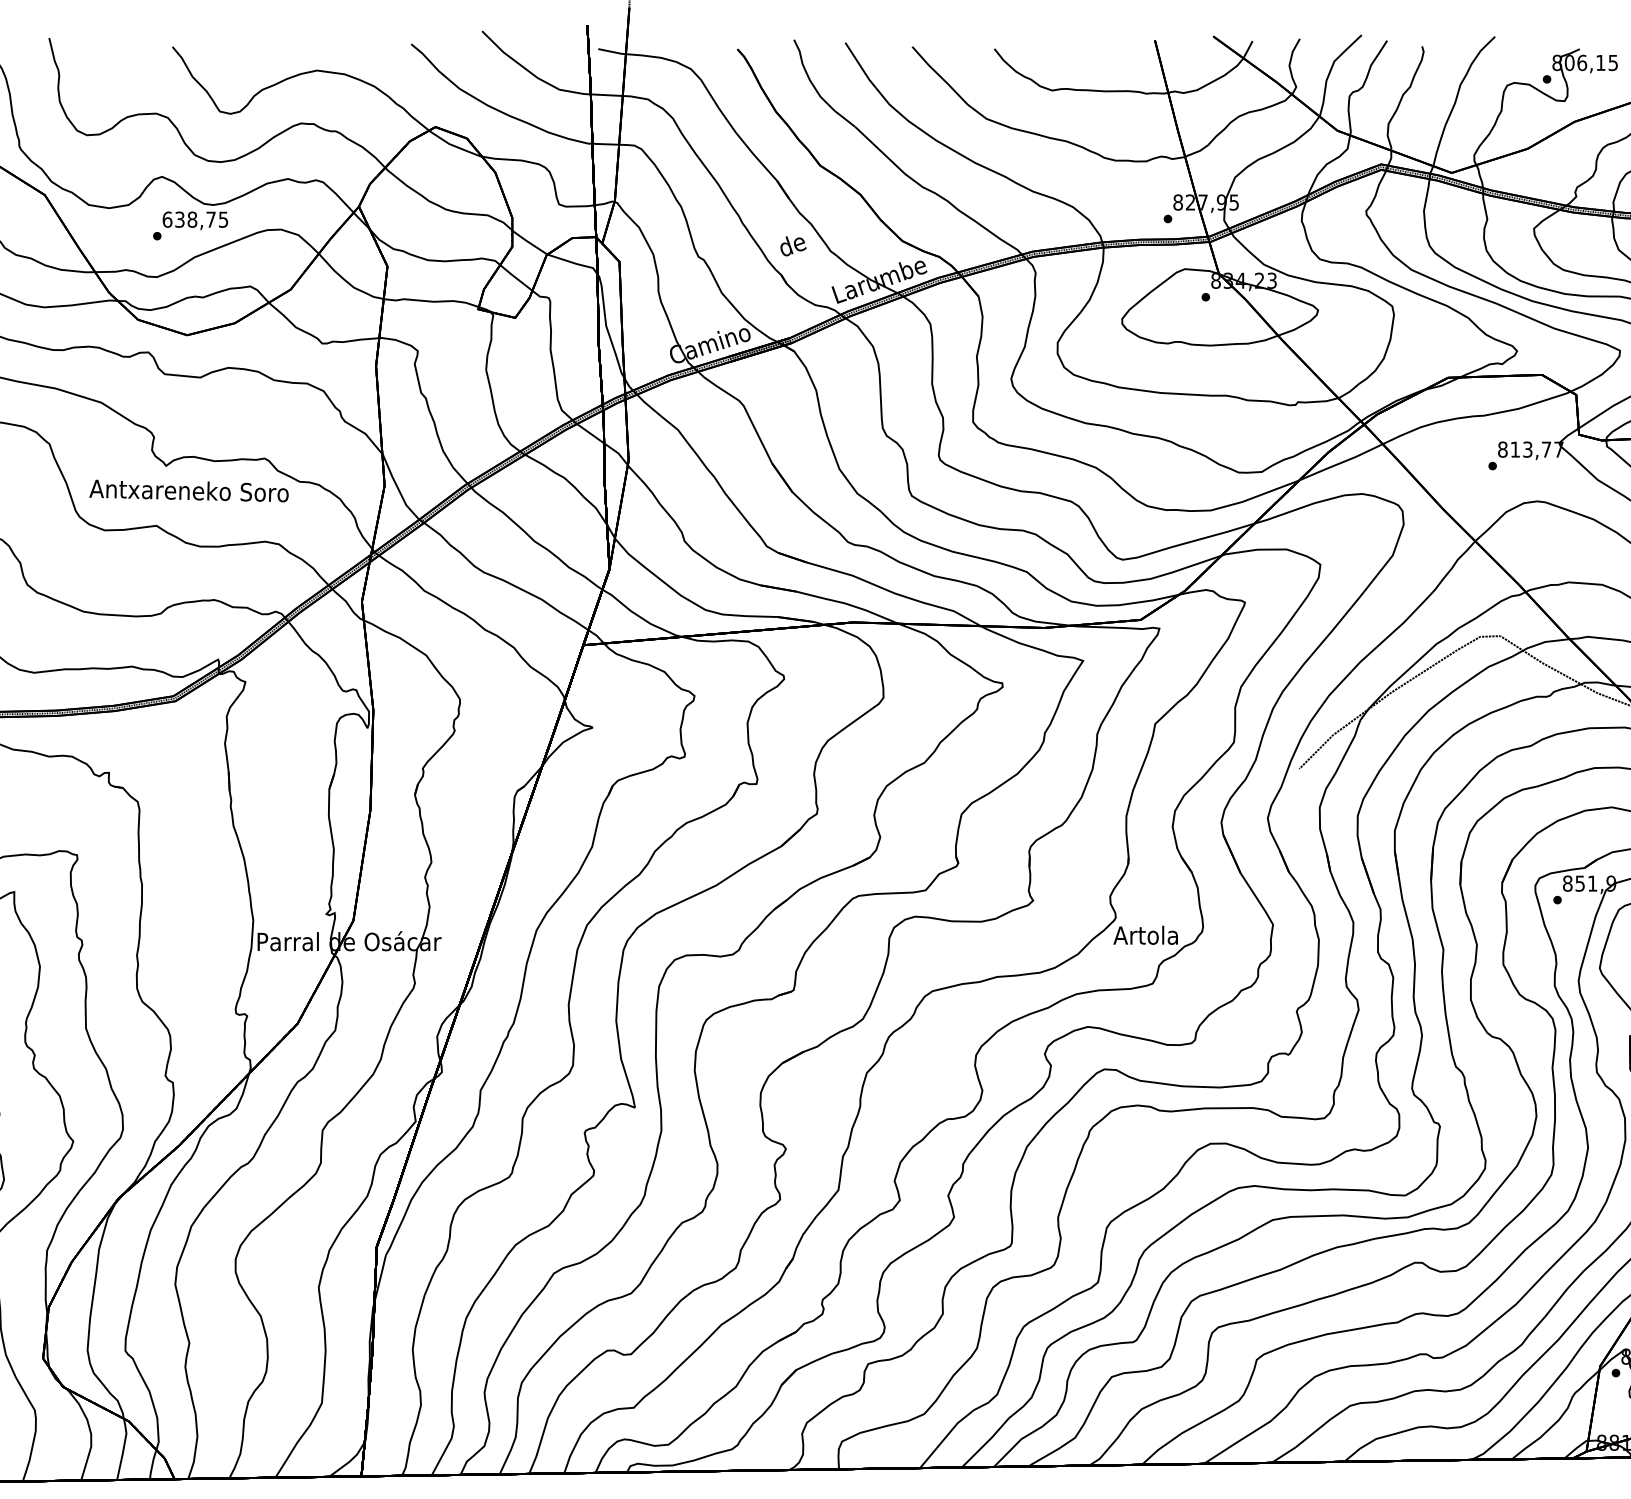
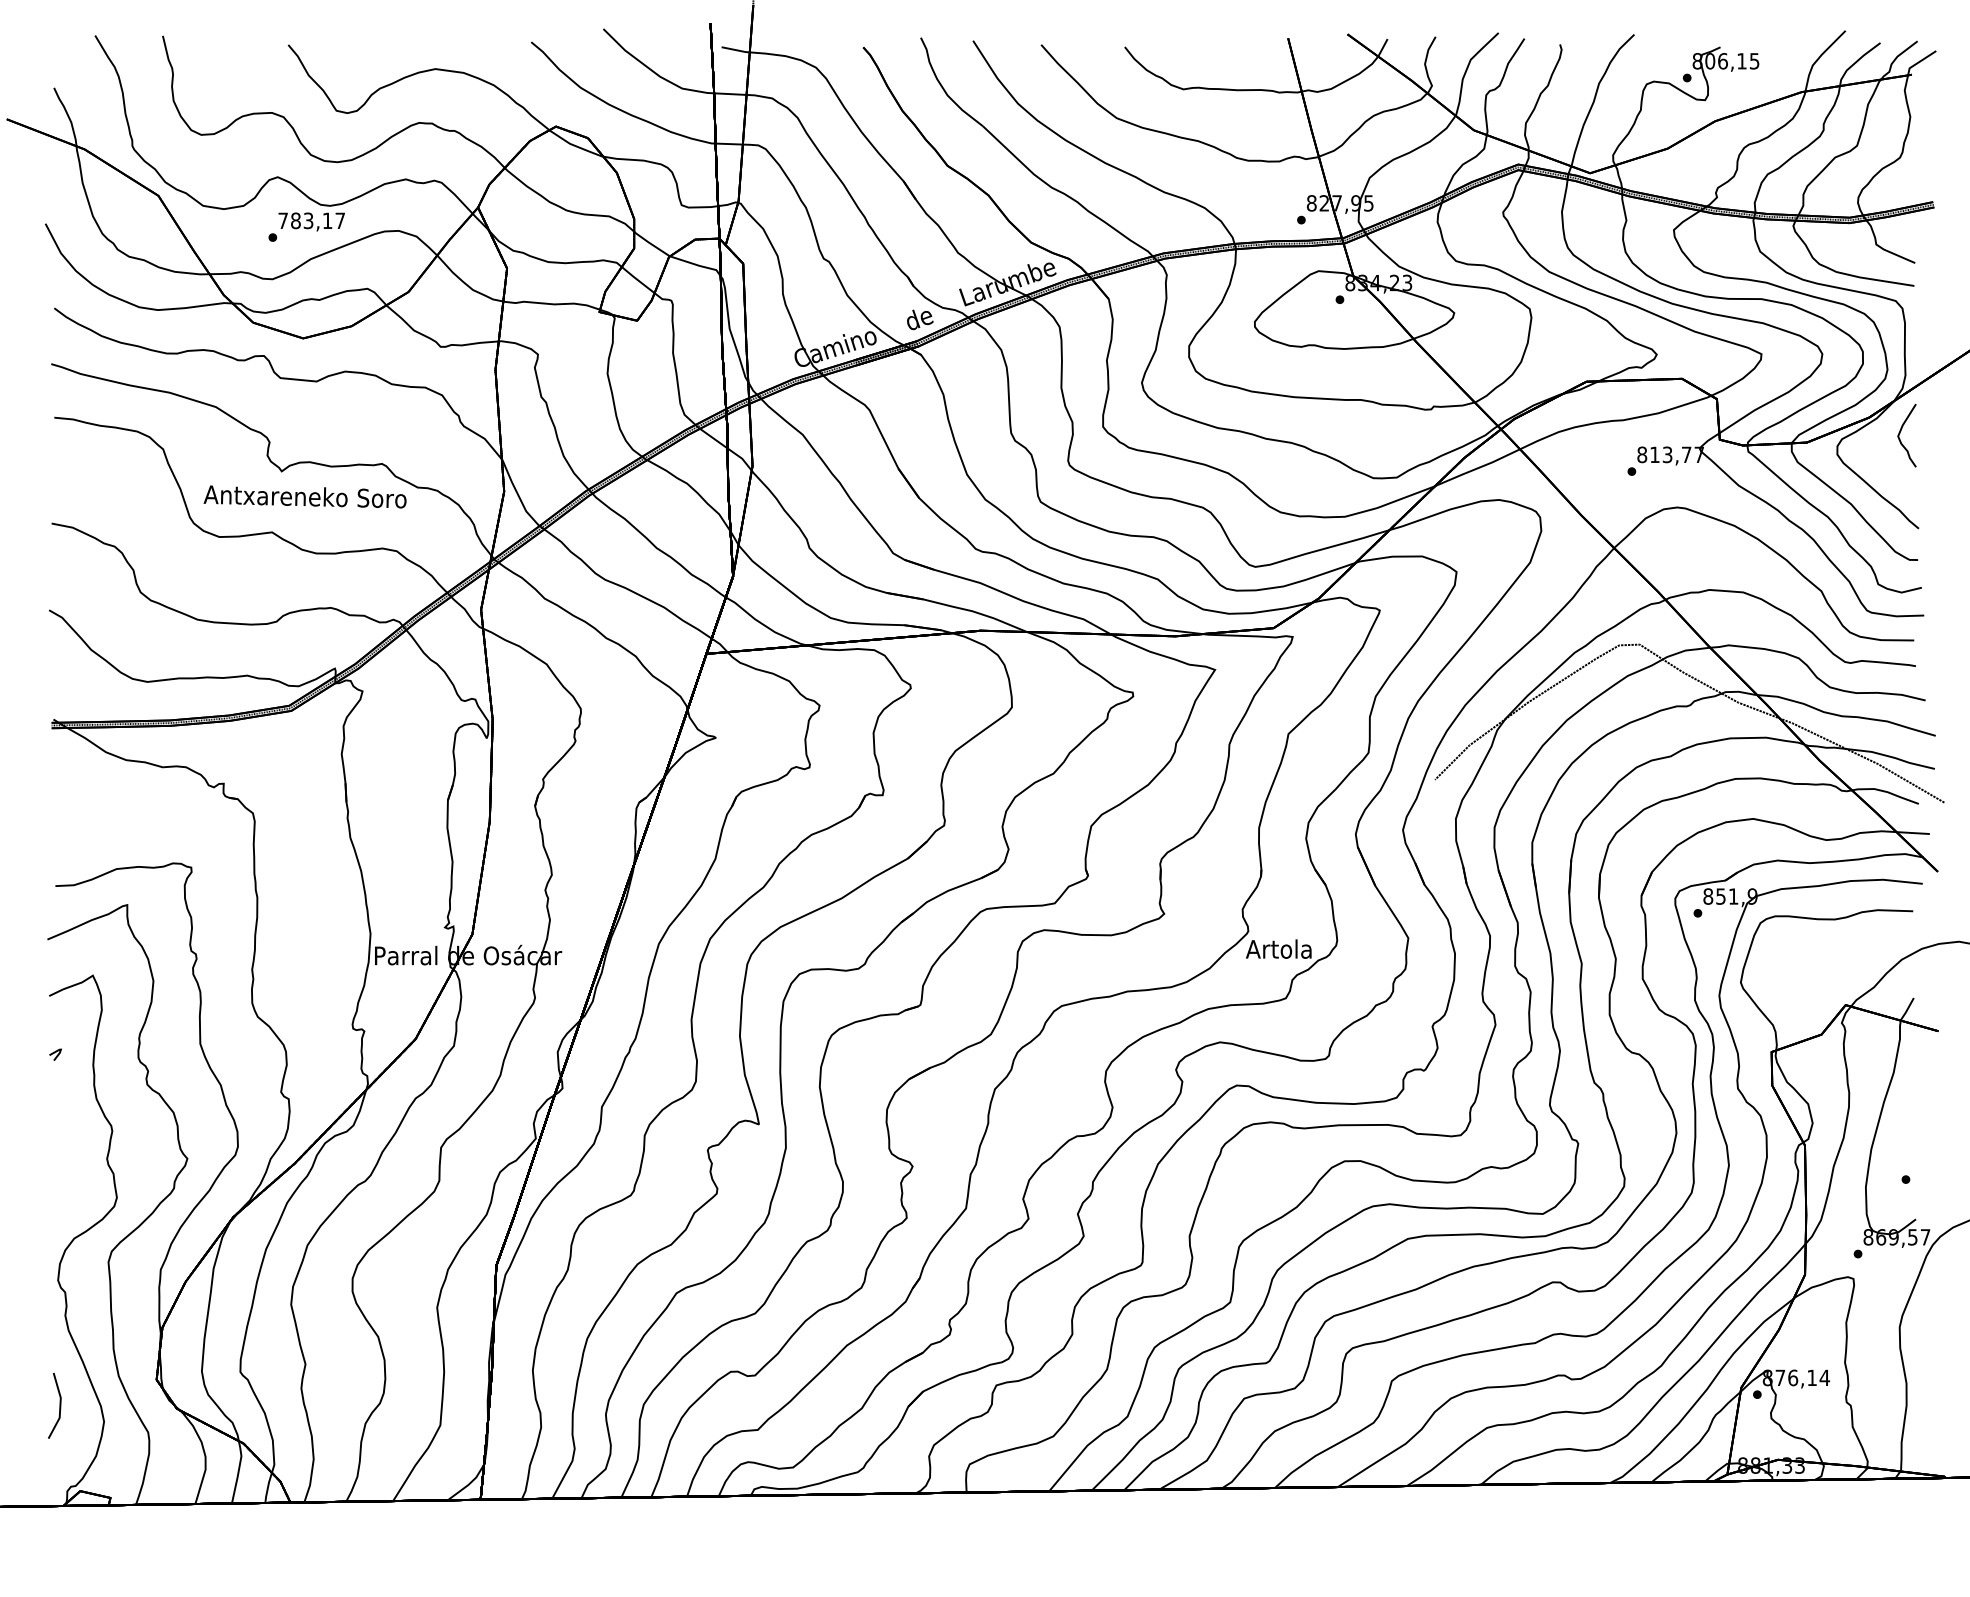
text: (195, 219) -> (311, 220), 638,75 -> 783,17
text: (793, 245) -> (920, 319), moved

